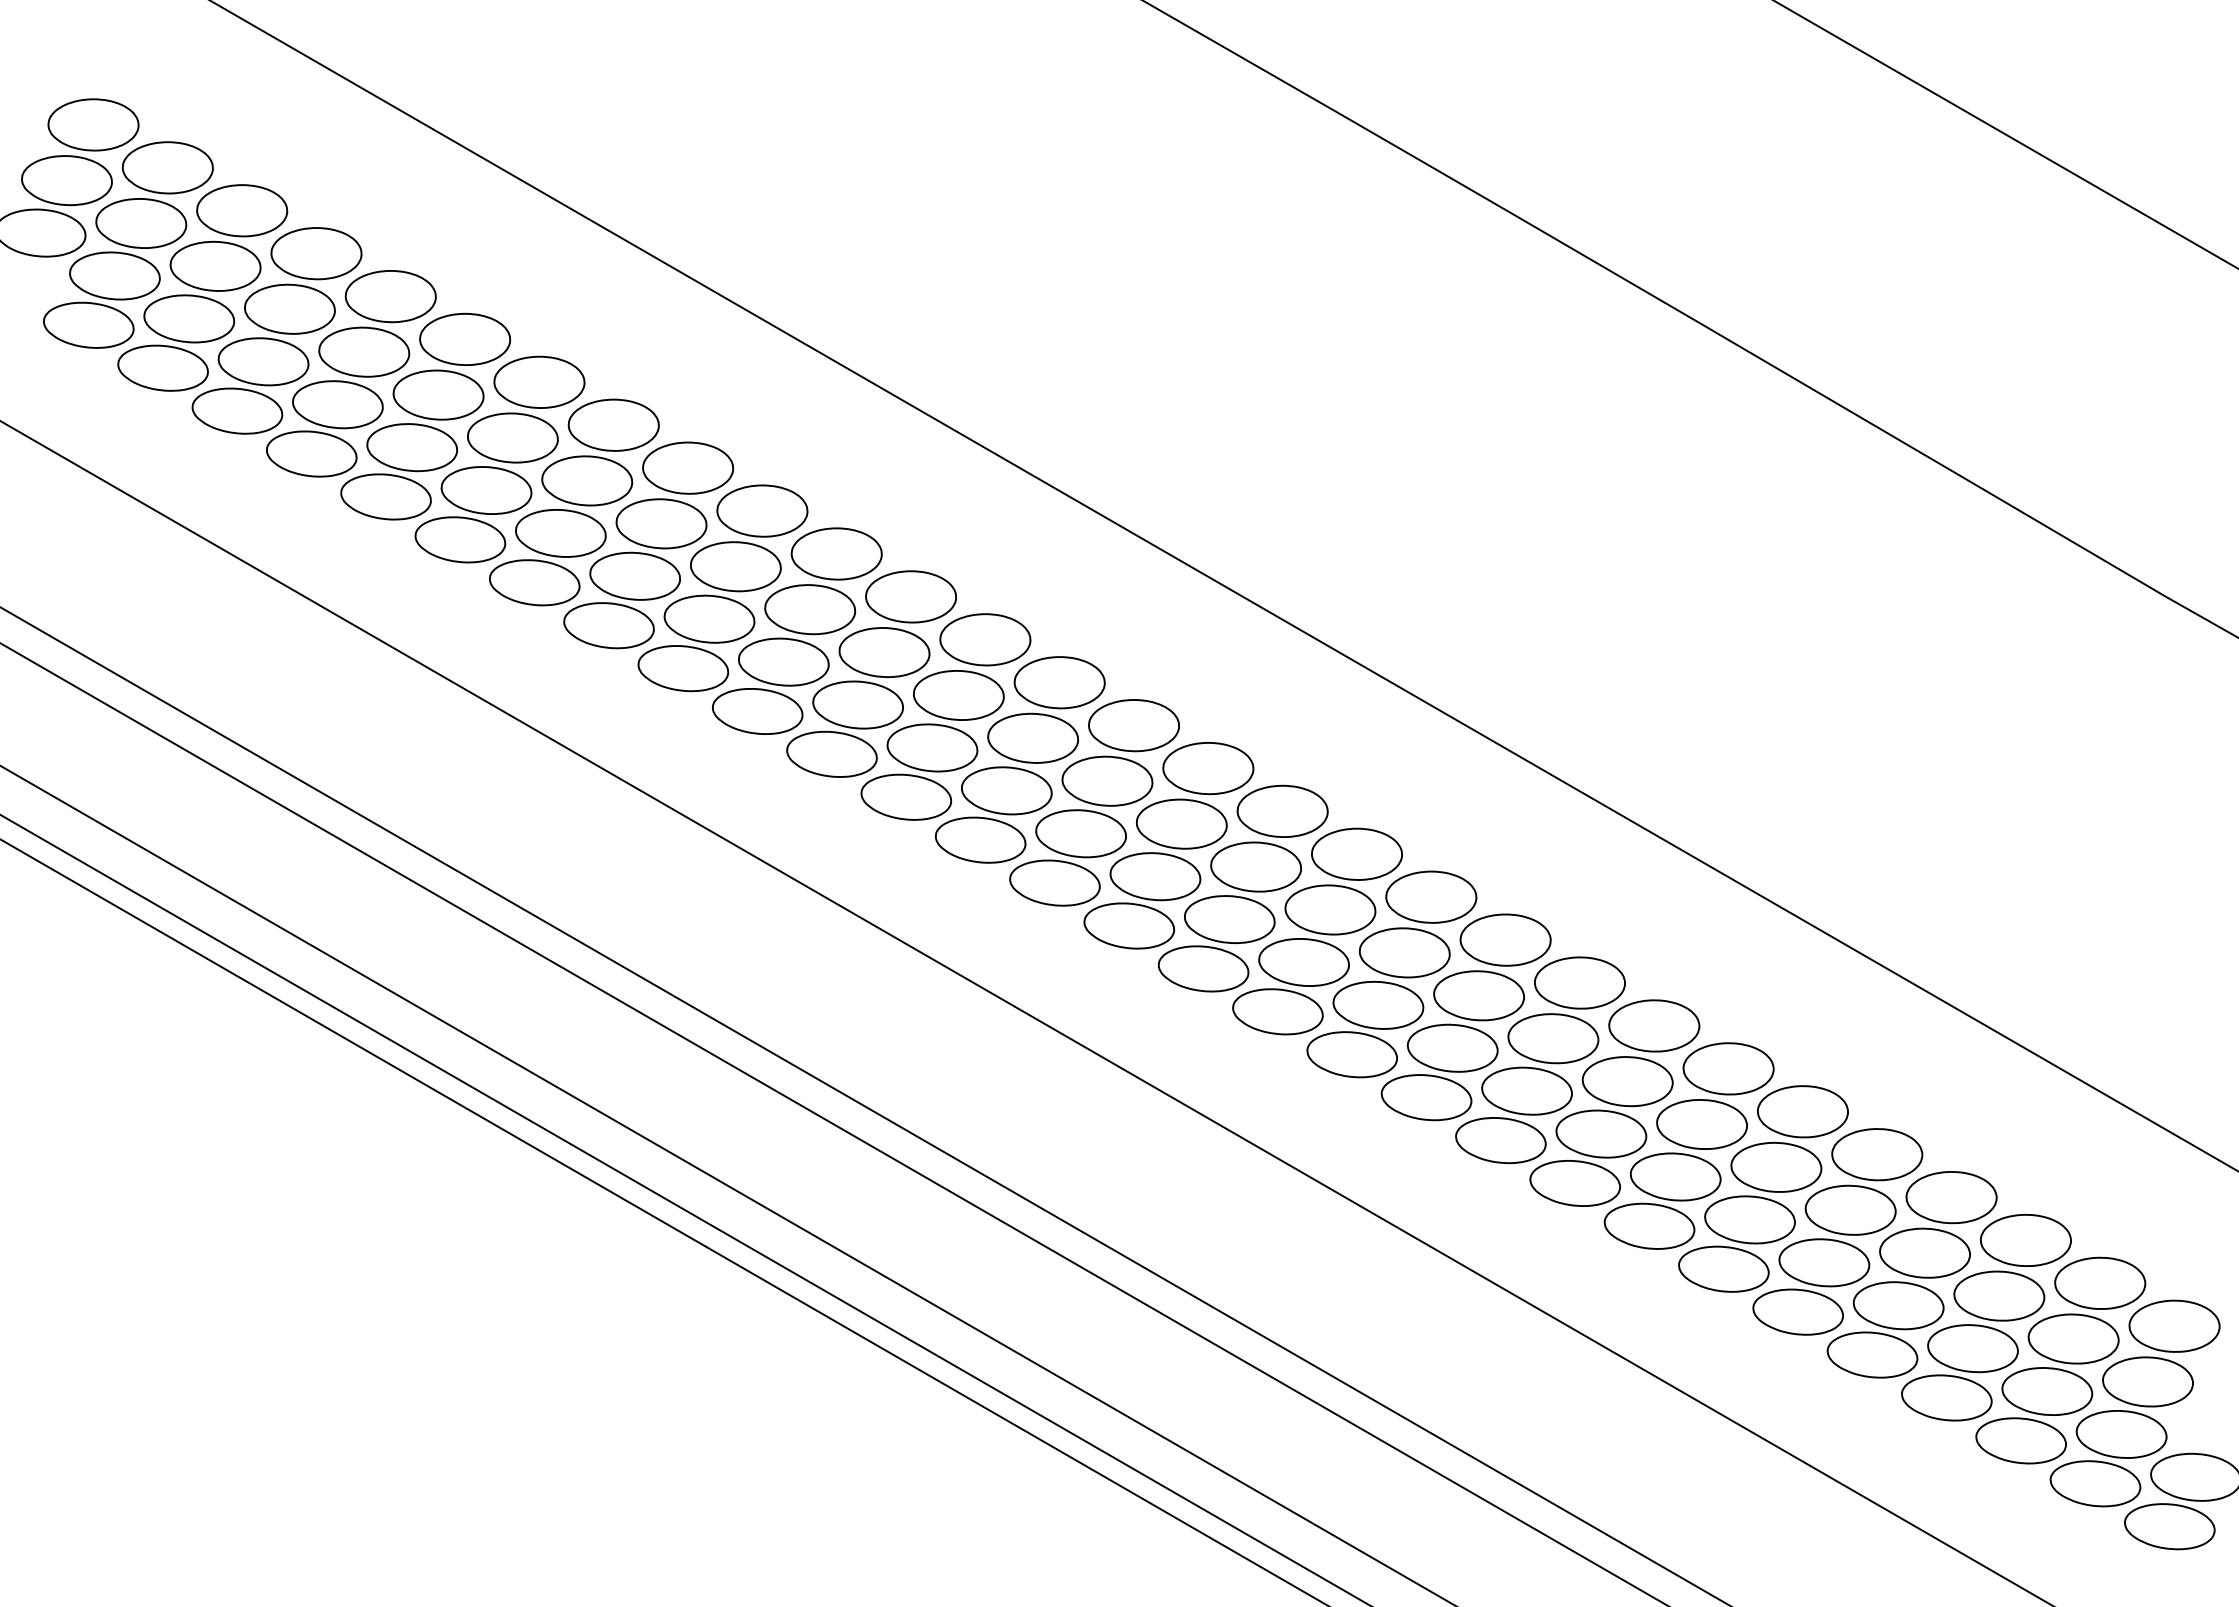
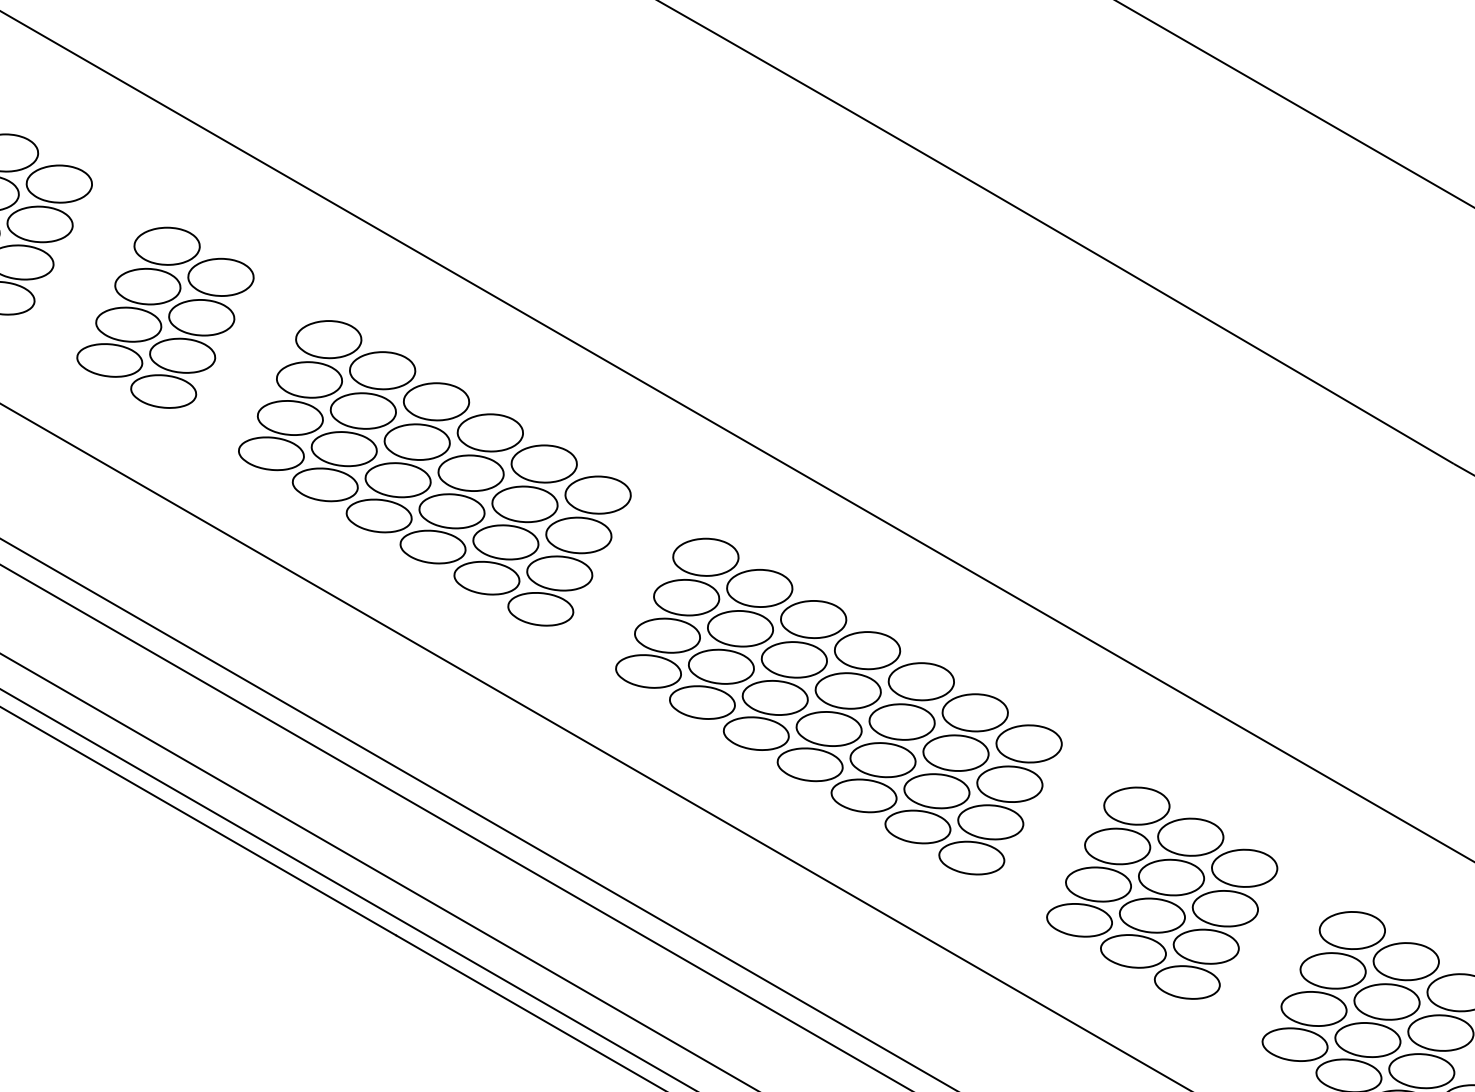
part: (276, 330) -> (84, 270), removed
part: (499, 459) -> (245, 364), removed
part: (1019, 759) -> (622, 581), removed
part: (1614, 1102) -> (1054, 830), removed
part: (1911, 1274) -> (1269, 955), removed

